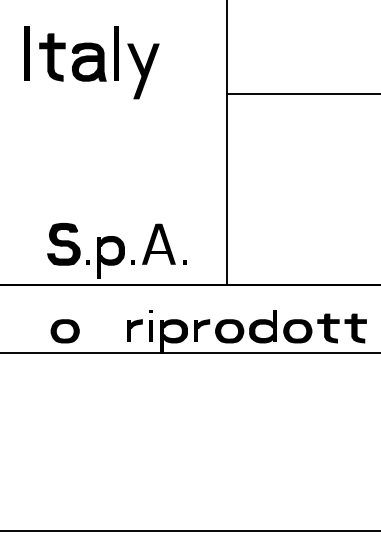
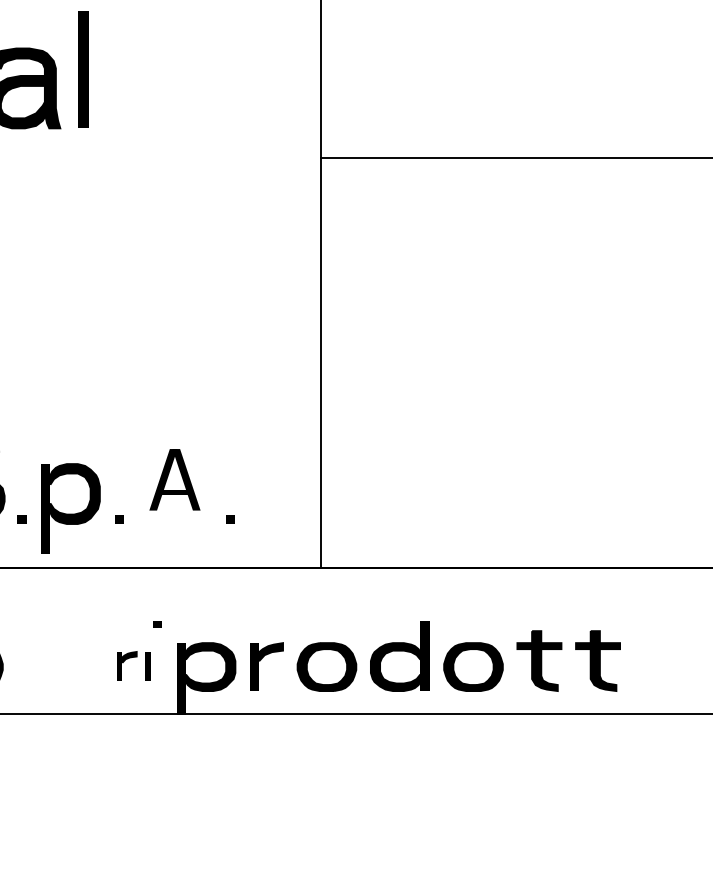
part: (143, 71) -> (141, 108), removed
part: (158, 243) -> (173, 478), size x0.7
part: (139, 330) -> (133, 665), size x0.6

